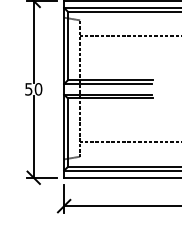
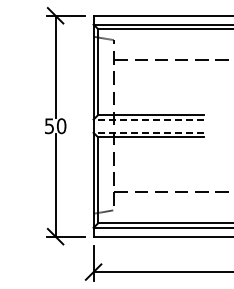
line: (108, 83) -> (148, 119), solid -> dashed
line: (108, 94) -> (148, 132), solid -> dashed

